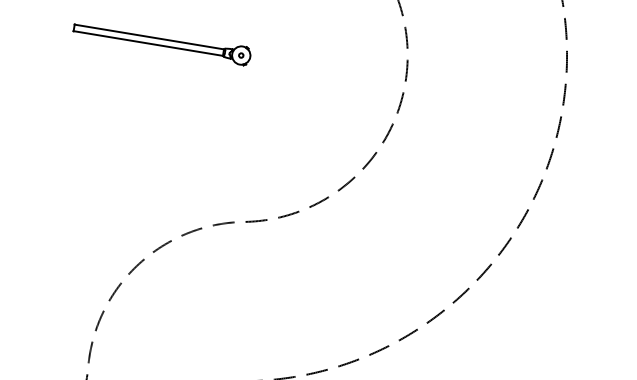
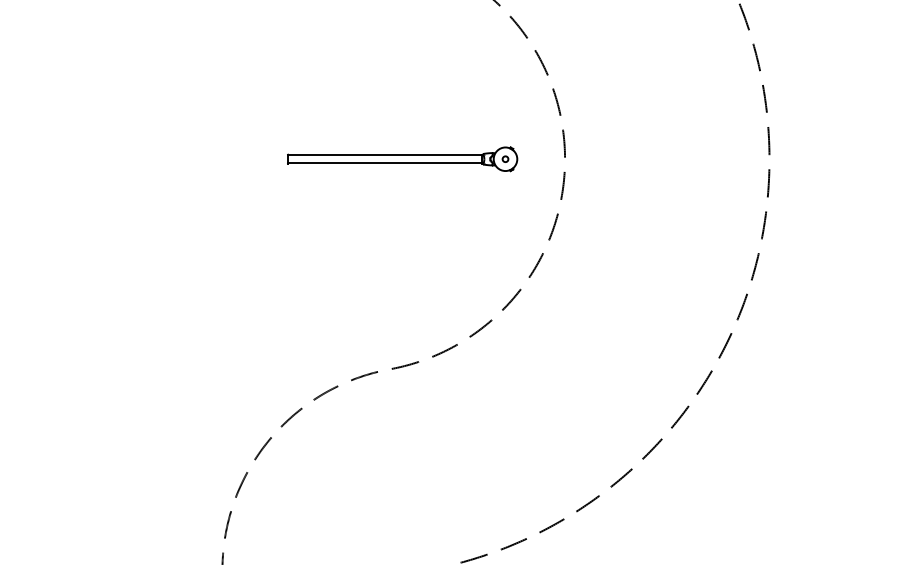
part: (162, 42) -> (402, 159), moved

